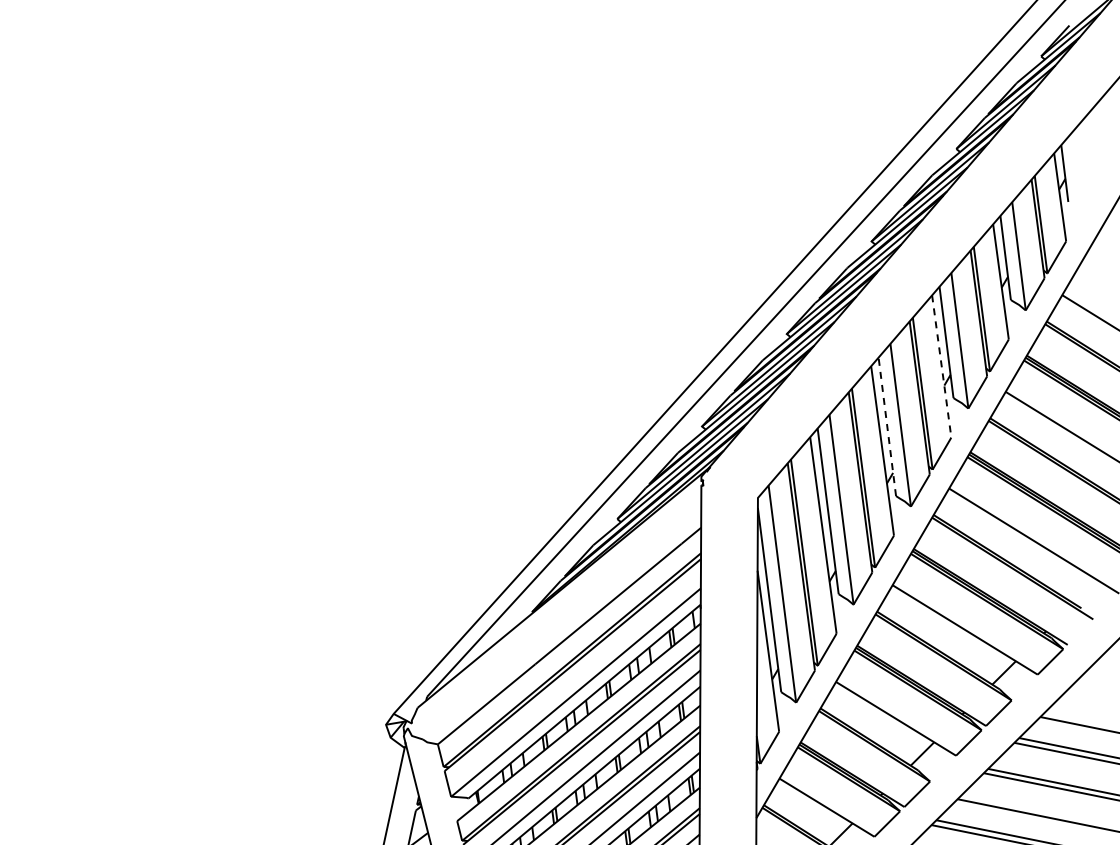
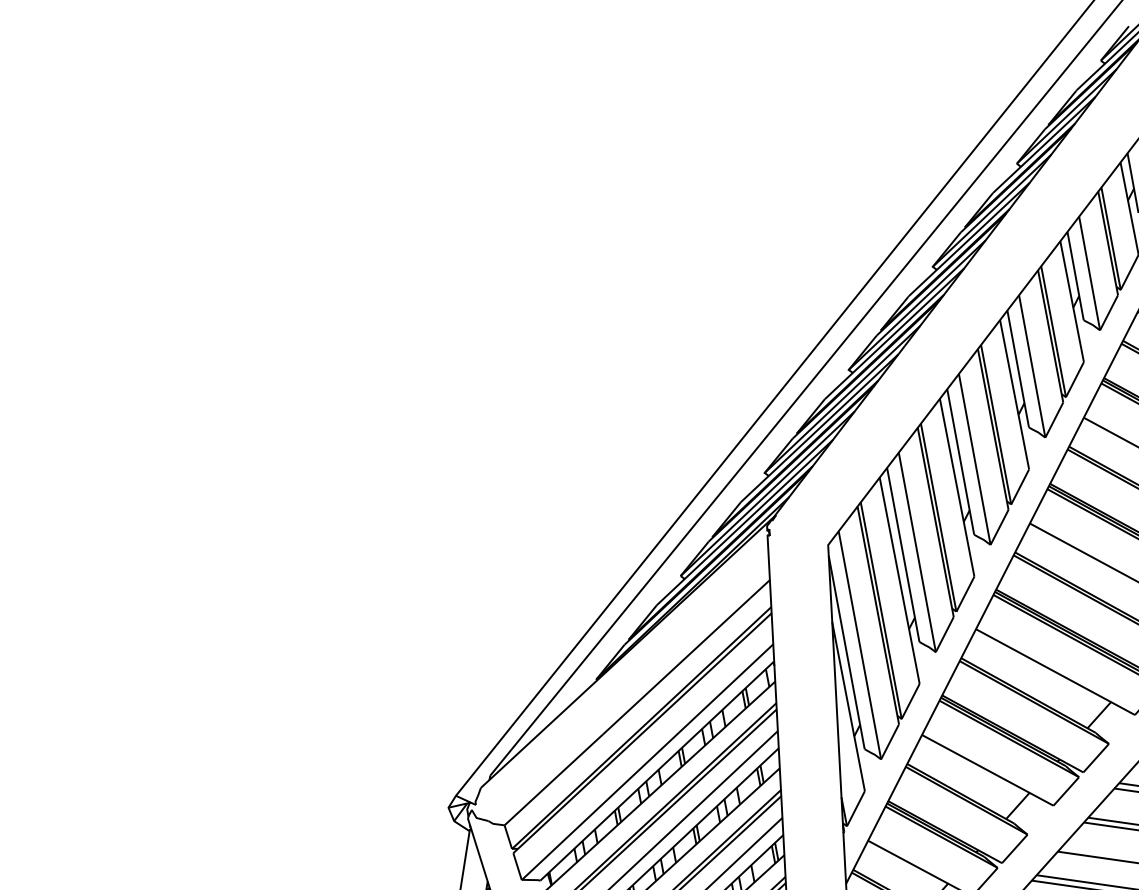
line: (941, 366) -> (1014, 394), dashed -> solid
line: (887, 426) -> (960, 461), dashed -> solid

